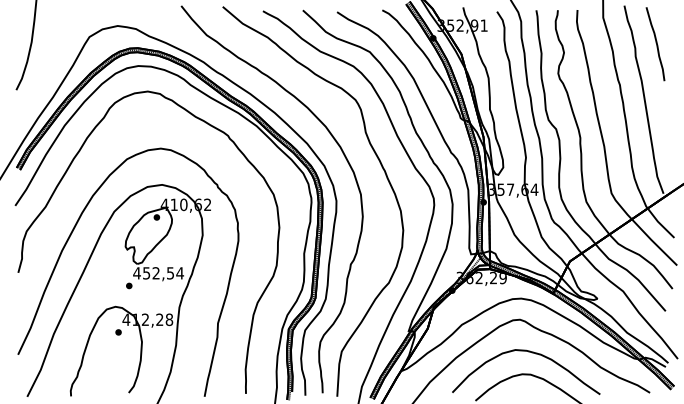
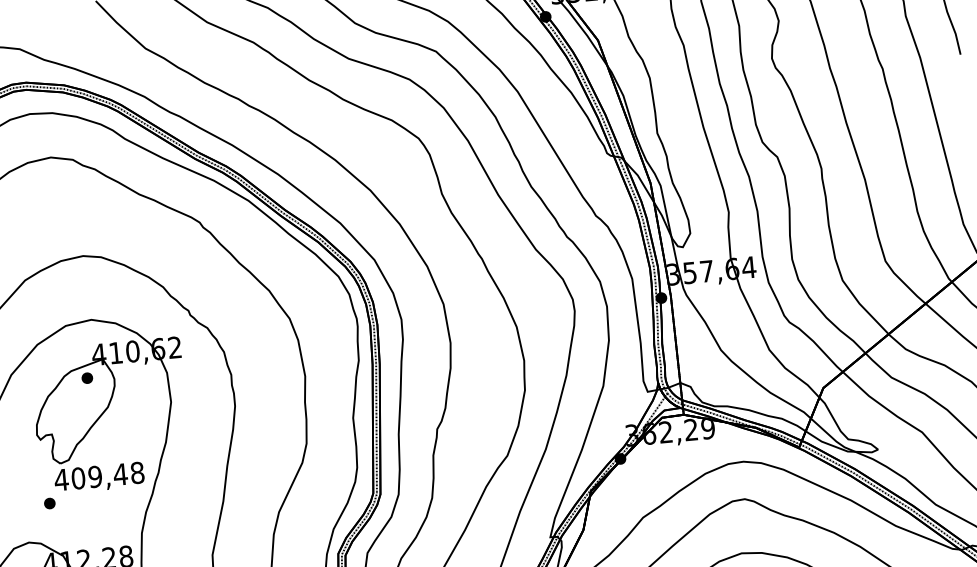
text: (163, 273) -> (108, 475), 452,54 -> 409,48

